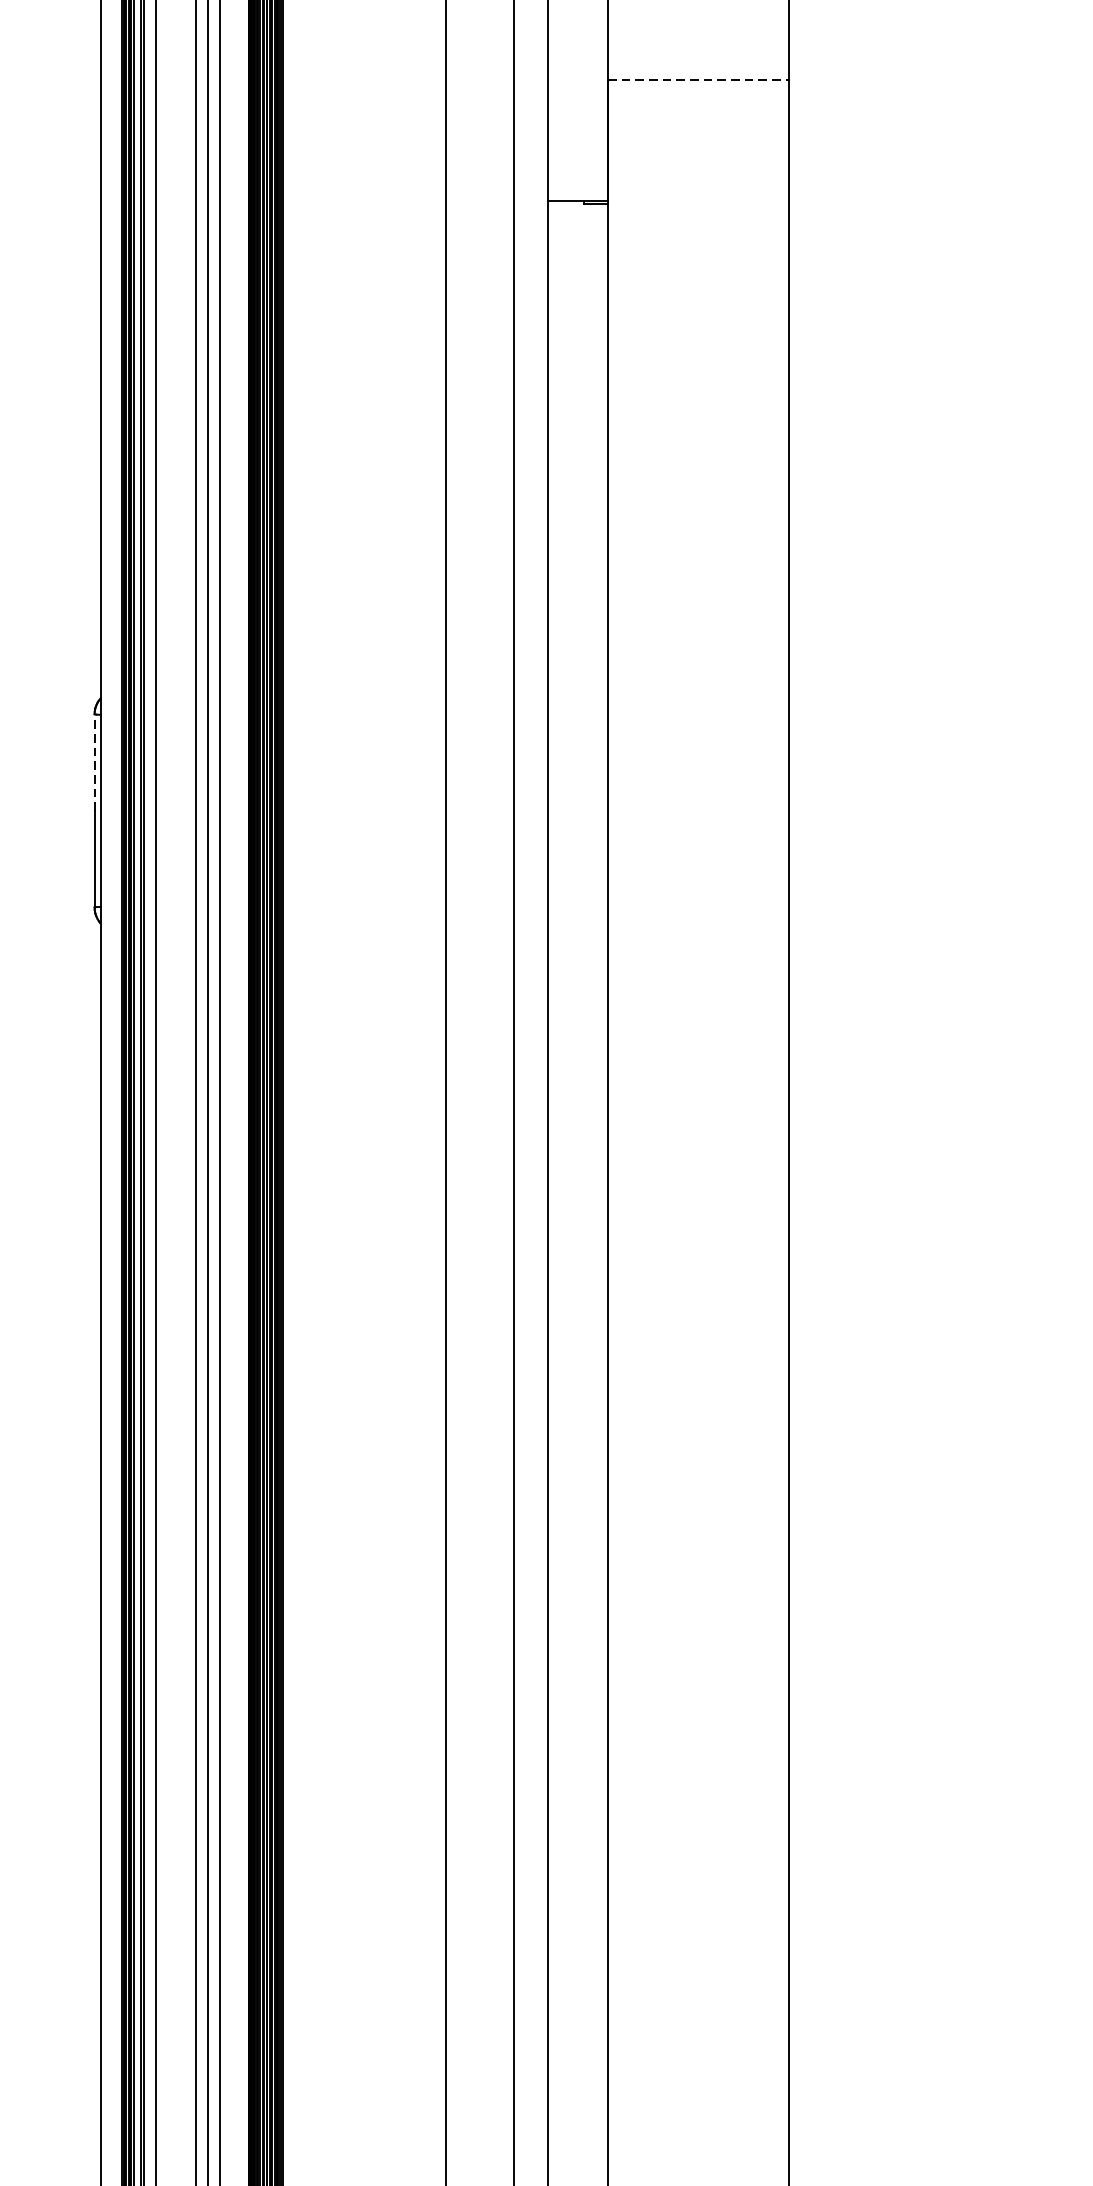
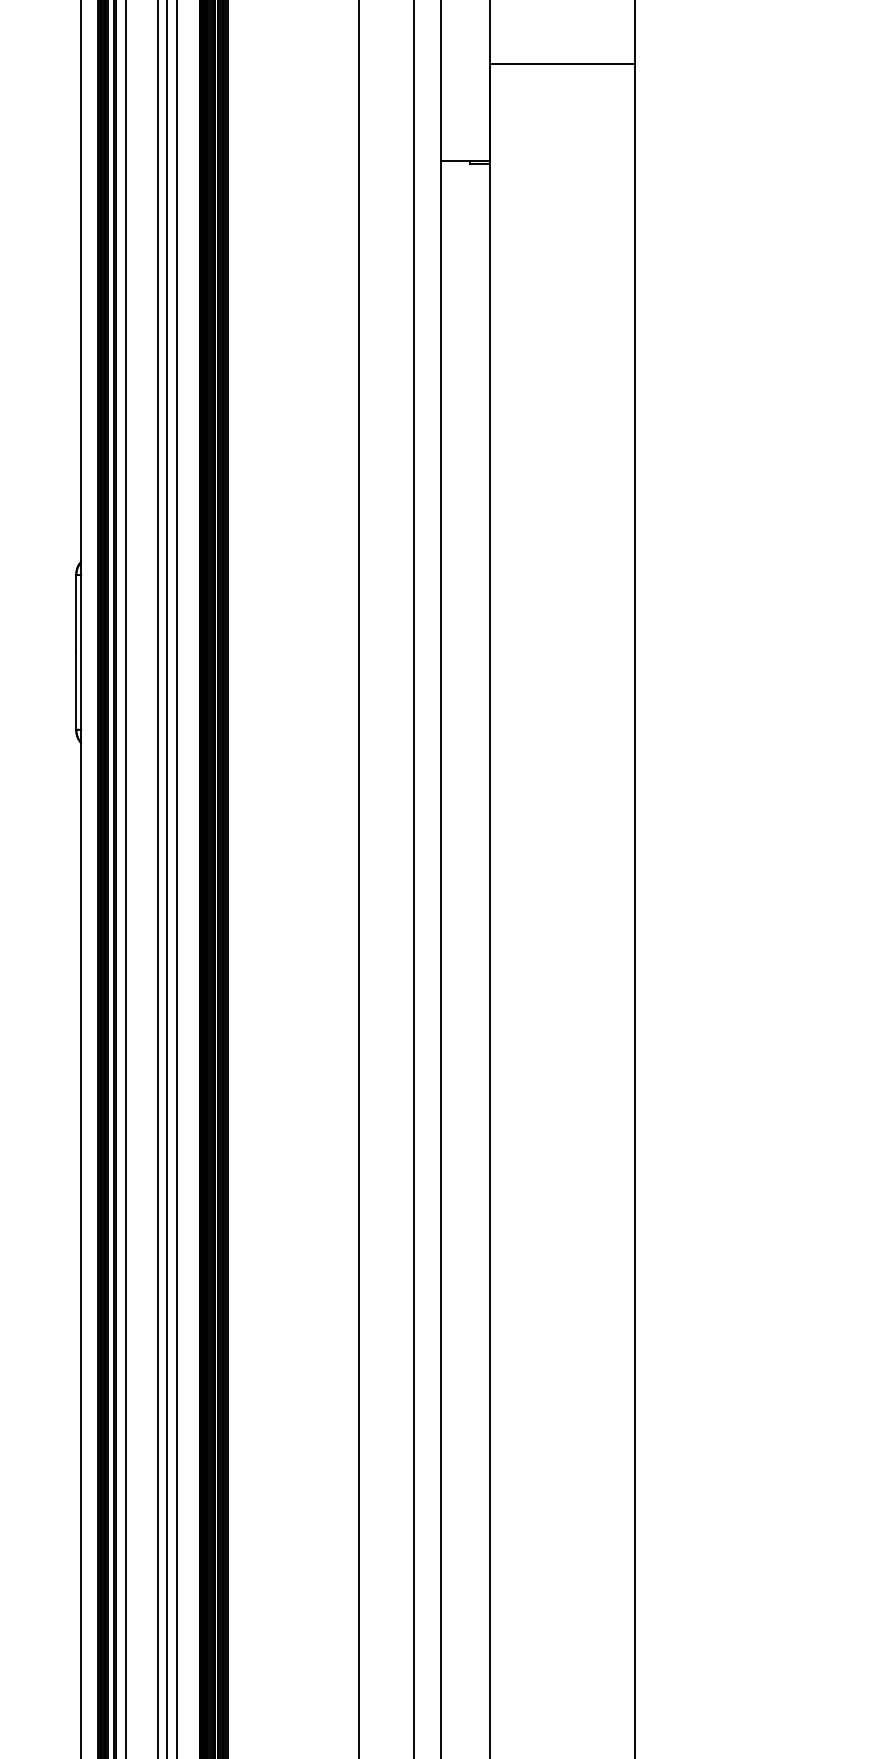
line: (698, 80) -> (562, 64), dashed -> solid
line: (94, 762) -> (76, 613), dashed -> solid

